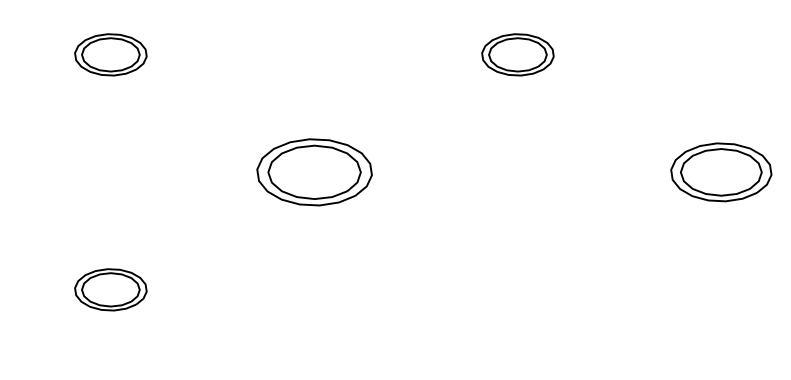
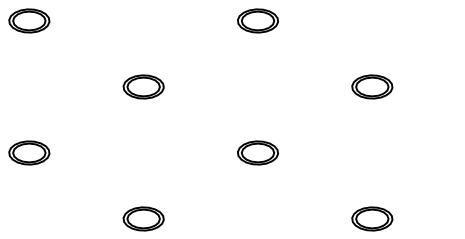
part: (314, 171) -> (143, 86), size x0.62
part: (721, 171) -> (372, 86), size x0.71
part: (517, 288) -> (257, 152), added

